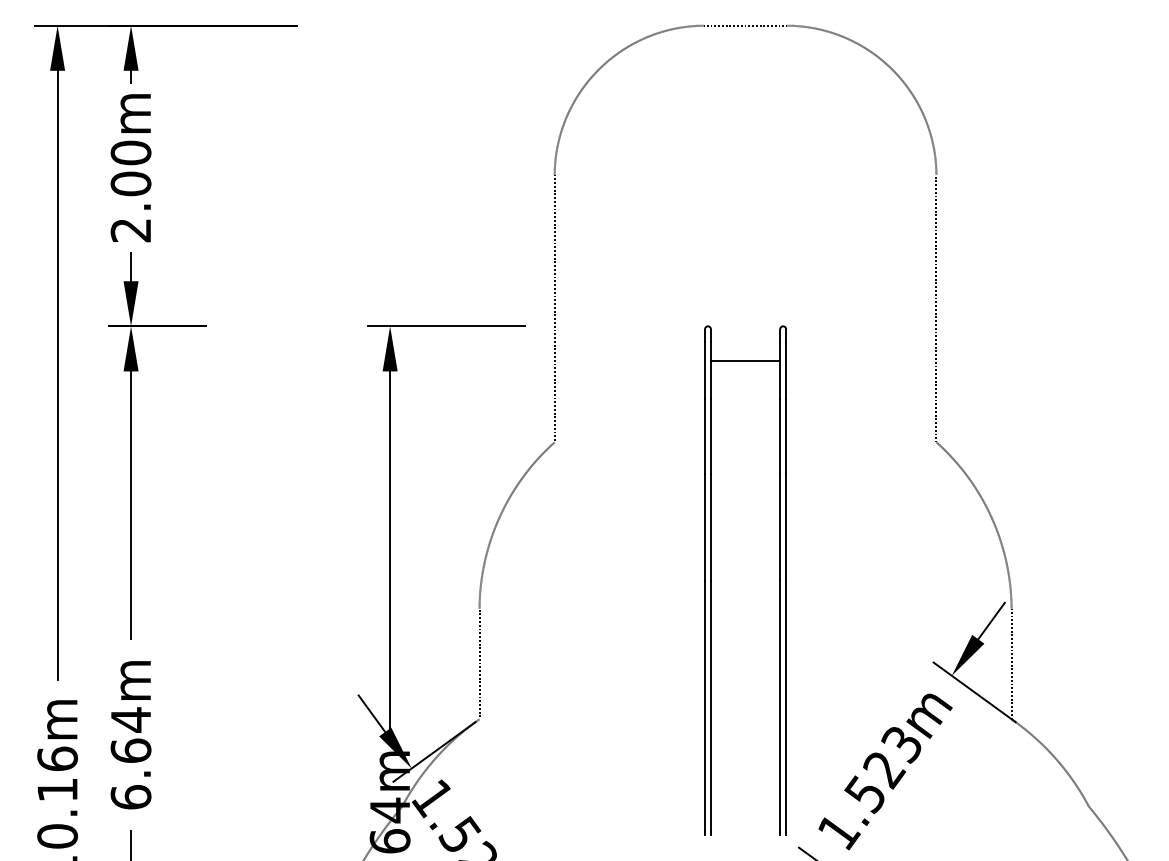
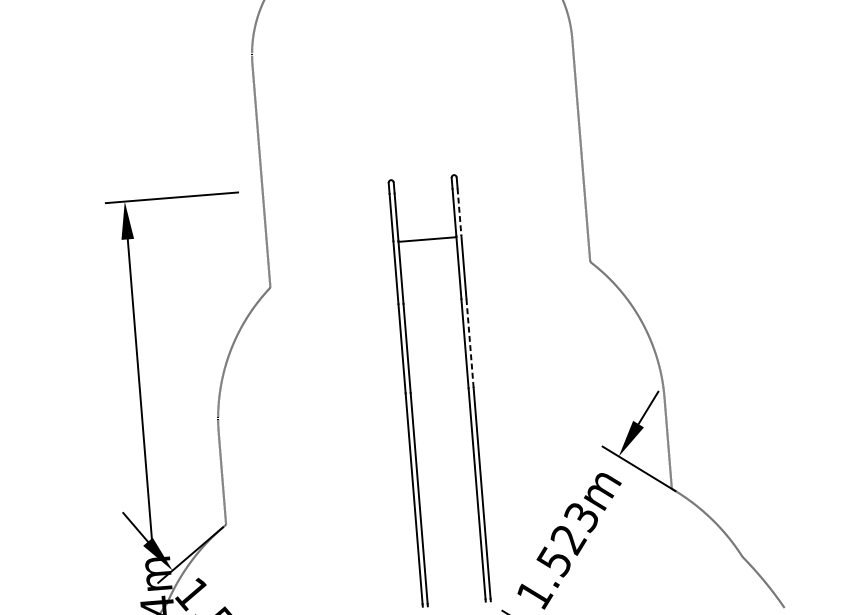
line: (745, 361) -> (427, 239), moved
line: (786, 371) -> (459, 212), solid -> dashed
line: (786, 526) -> (470, 342), solid -> dashed

